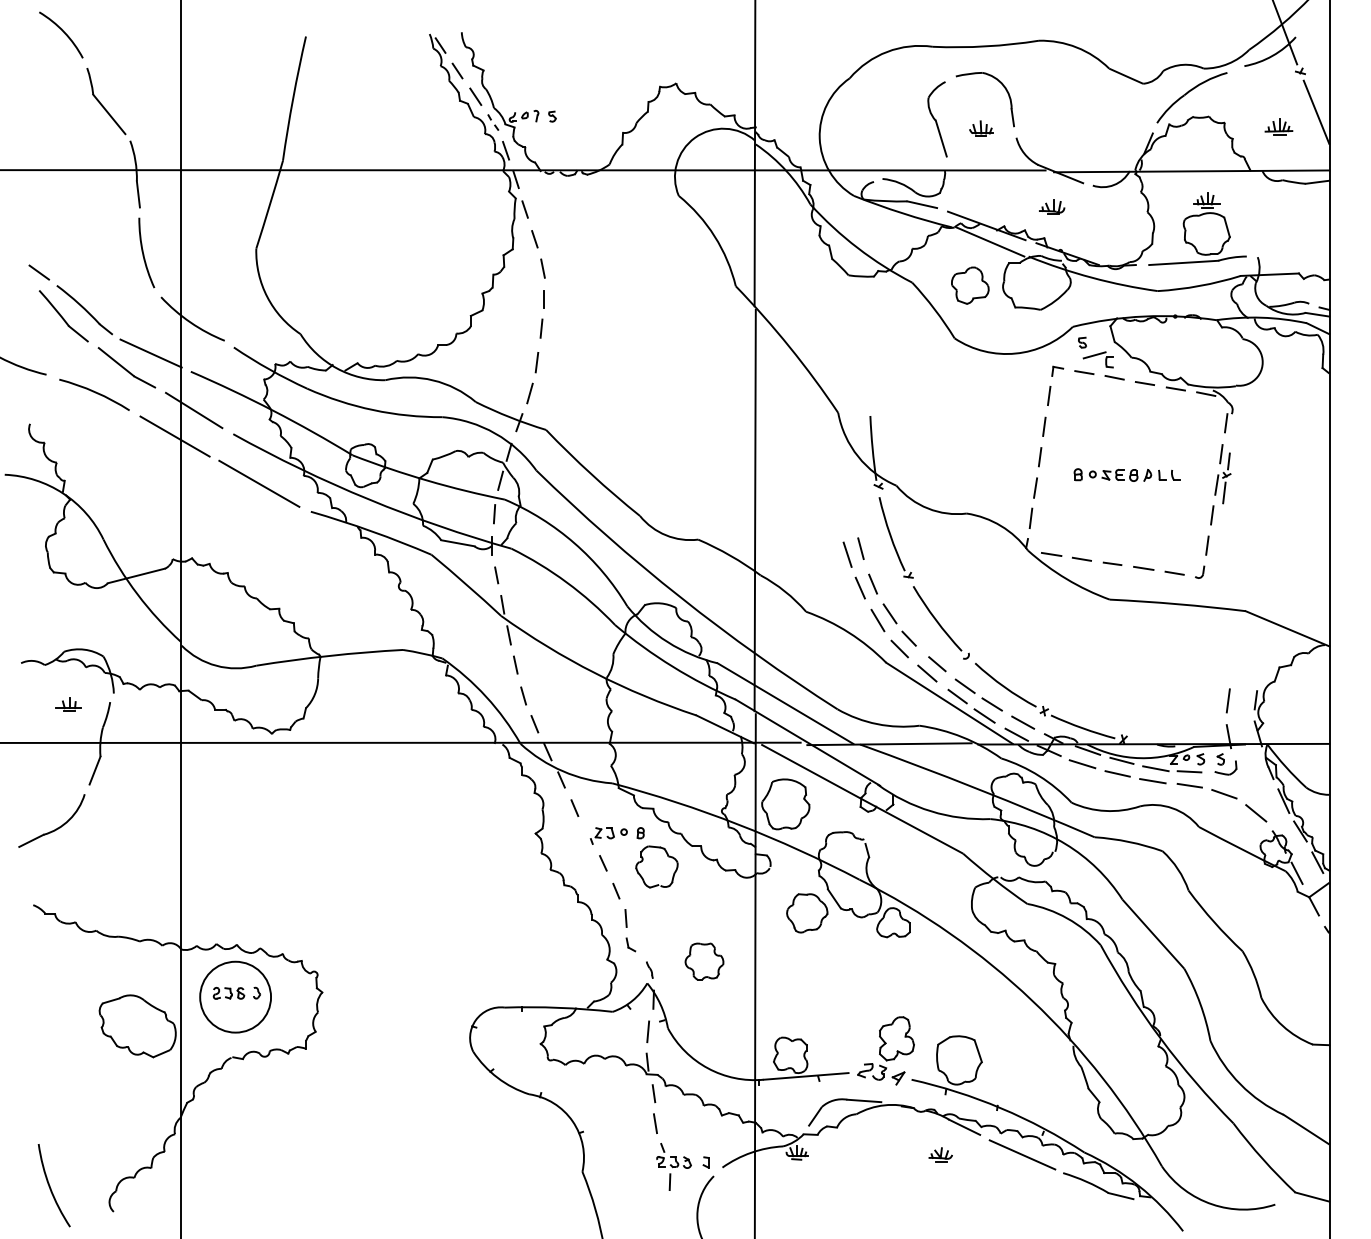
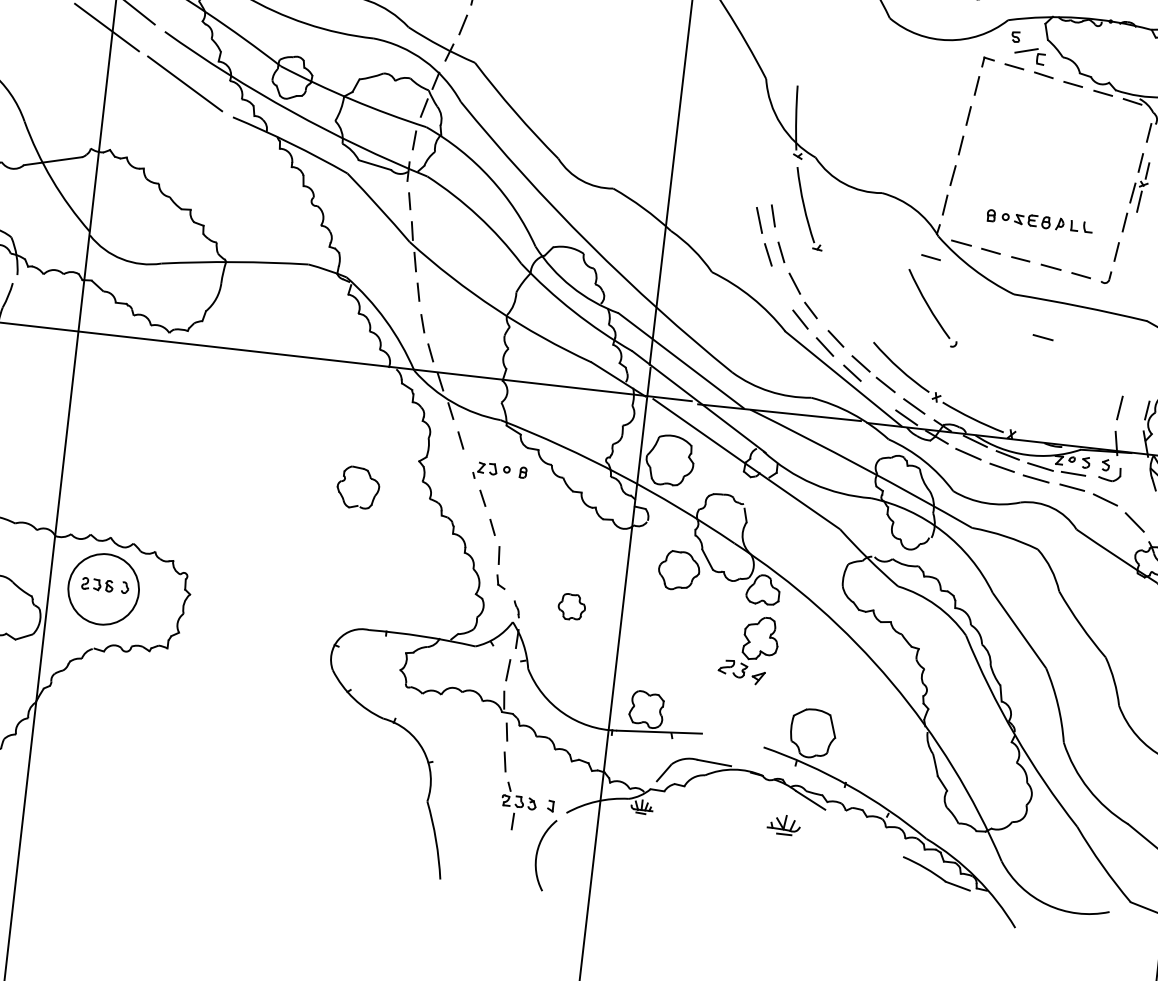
part: (1126, 474) -> (1039, 220), moved
line: (1022, 571) -> (930, 256), added
line: (877, 620) -> (781, 288), removed
part: (941, 622) -> (932, 308), moved
line: (1143, 639) -> (1042, 337), added
line: (984, 715) -> (876, 394), removed
part: (656, 866) -> (357, 487), moved
part: (704, 961) -> (571, 606), size x0.7
part: (885, 1050) -> (748, 649), moved
part: (940, 1154) -> (783, 824), size x1.4
line: (1022, 1154) -> (864, 833), removed

